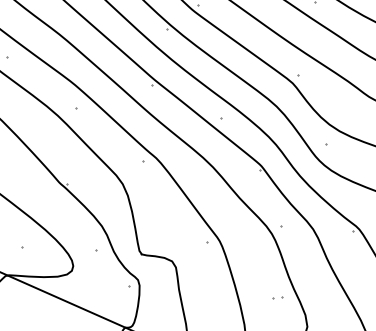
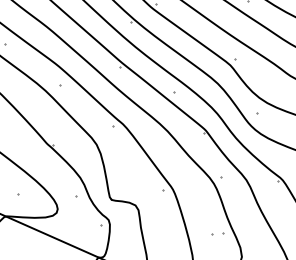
part: (277, 297) -> (218, 233), size x1.6

